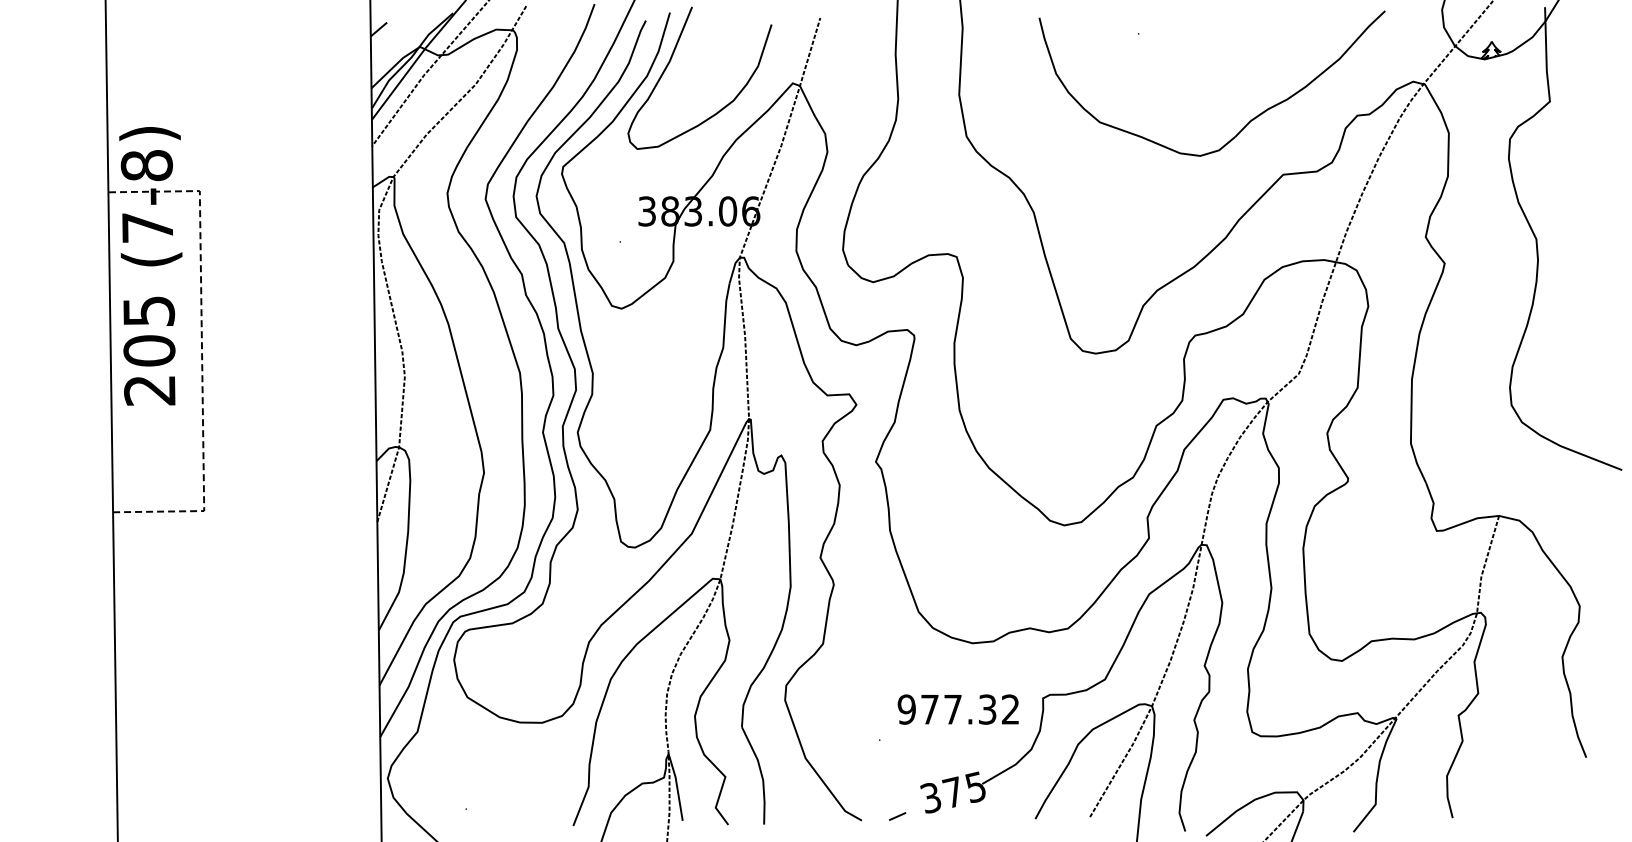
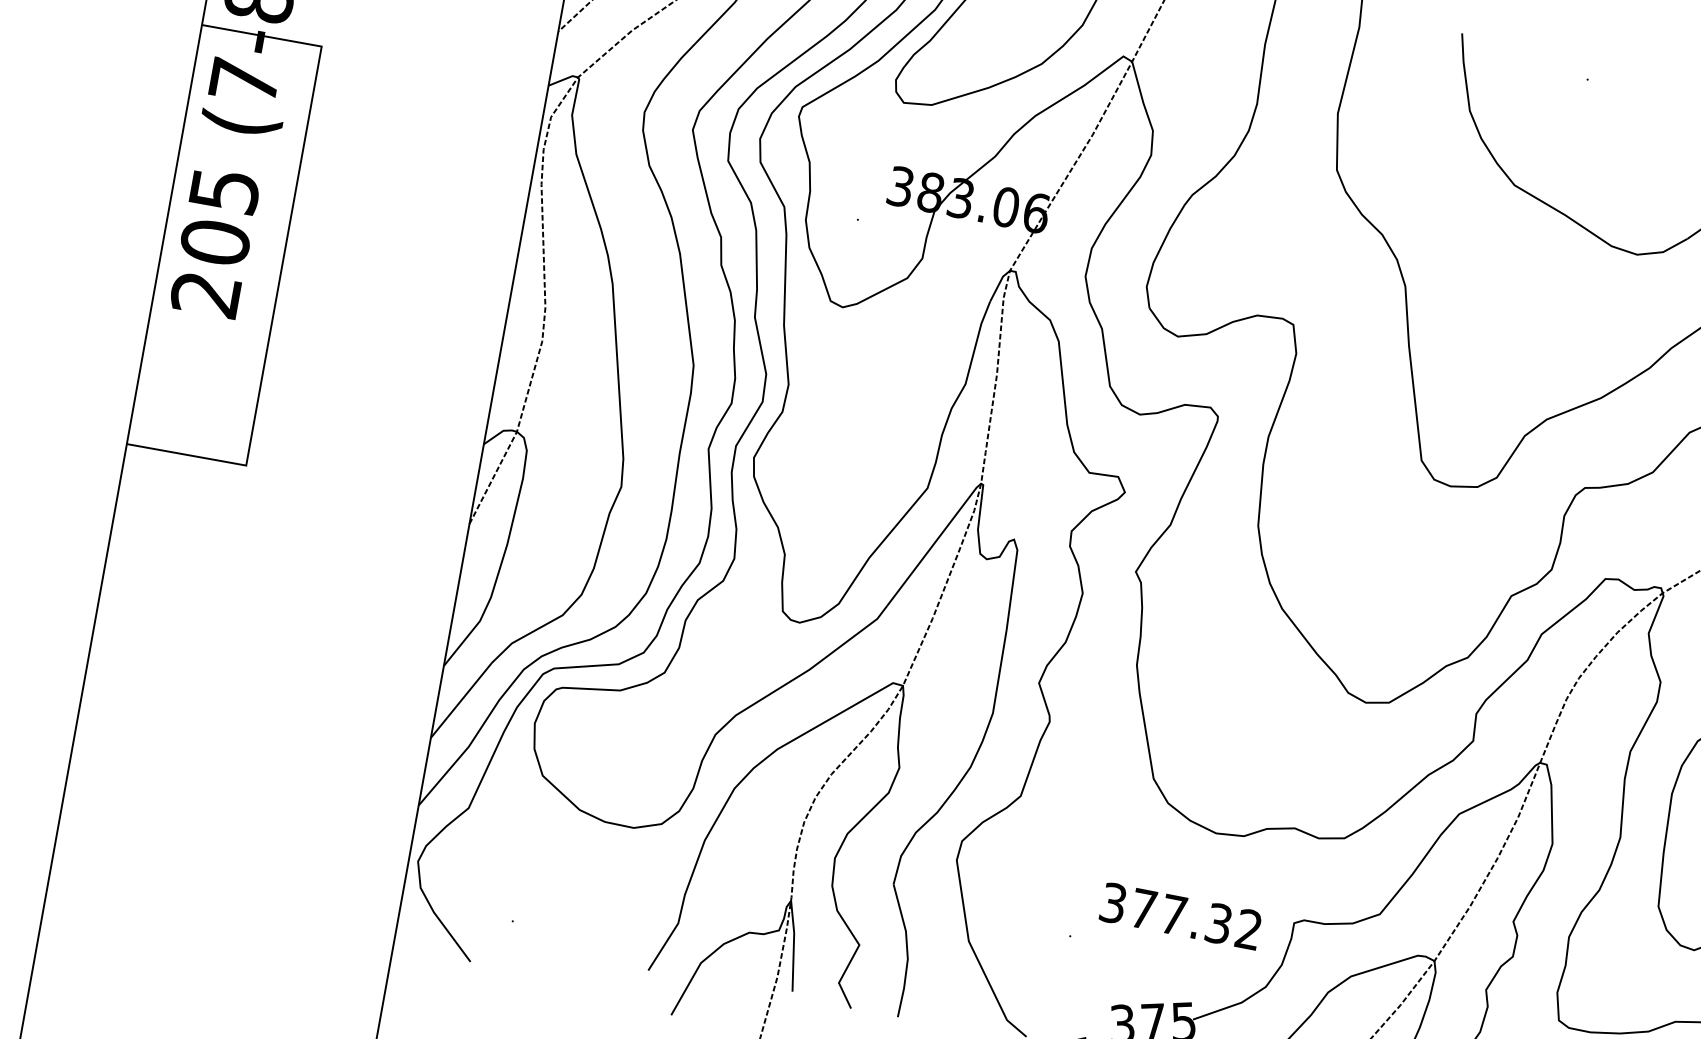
line: (202, 350) -> (284, 255), dashed -> solid
text: (906, 709) -> (1112, 903), 977.32 -> 377.32

